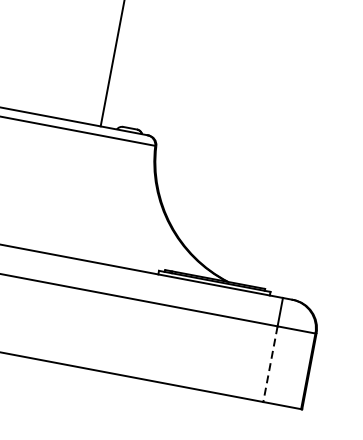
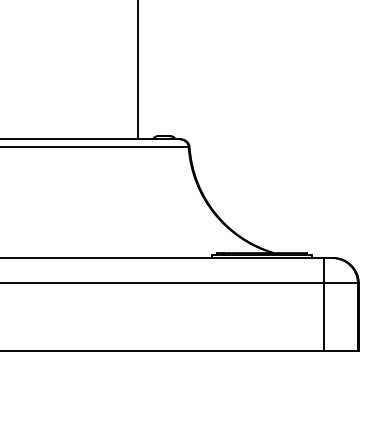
line: (270, 364) -> (324, 317), dashed -> solid

